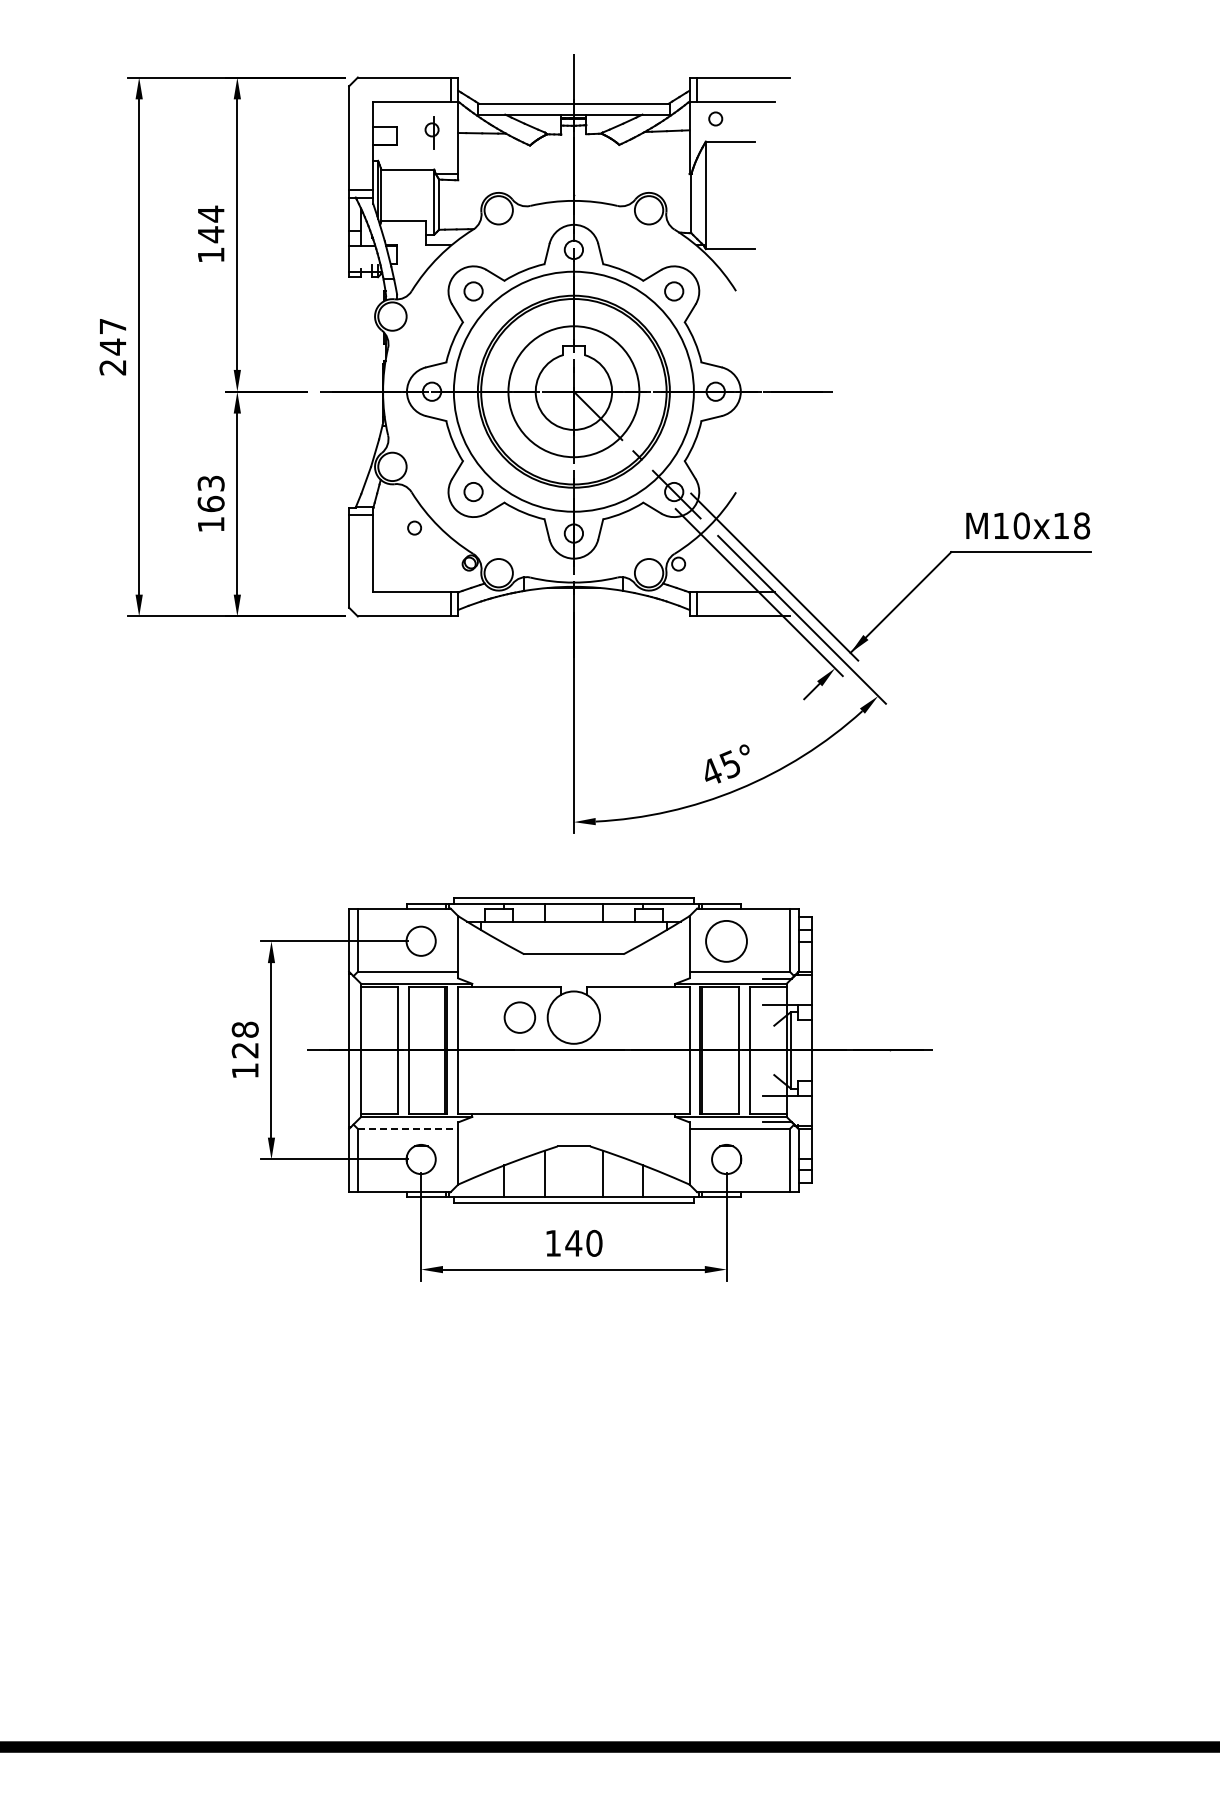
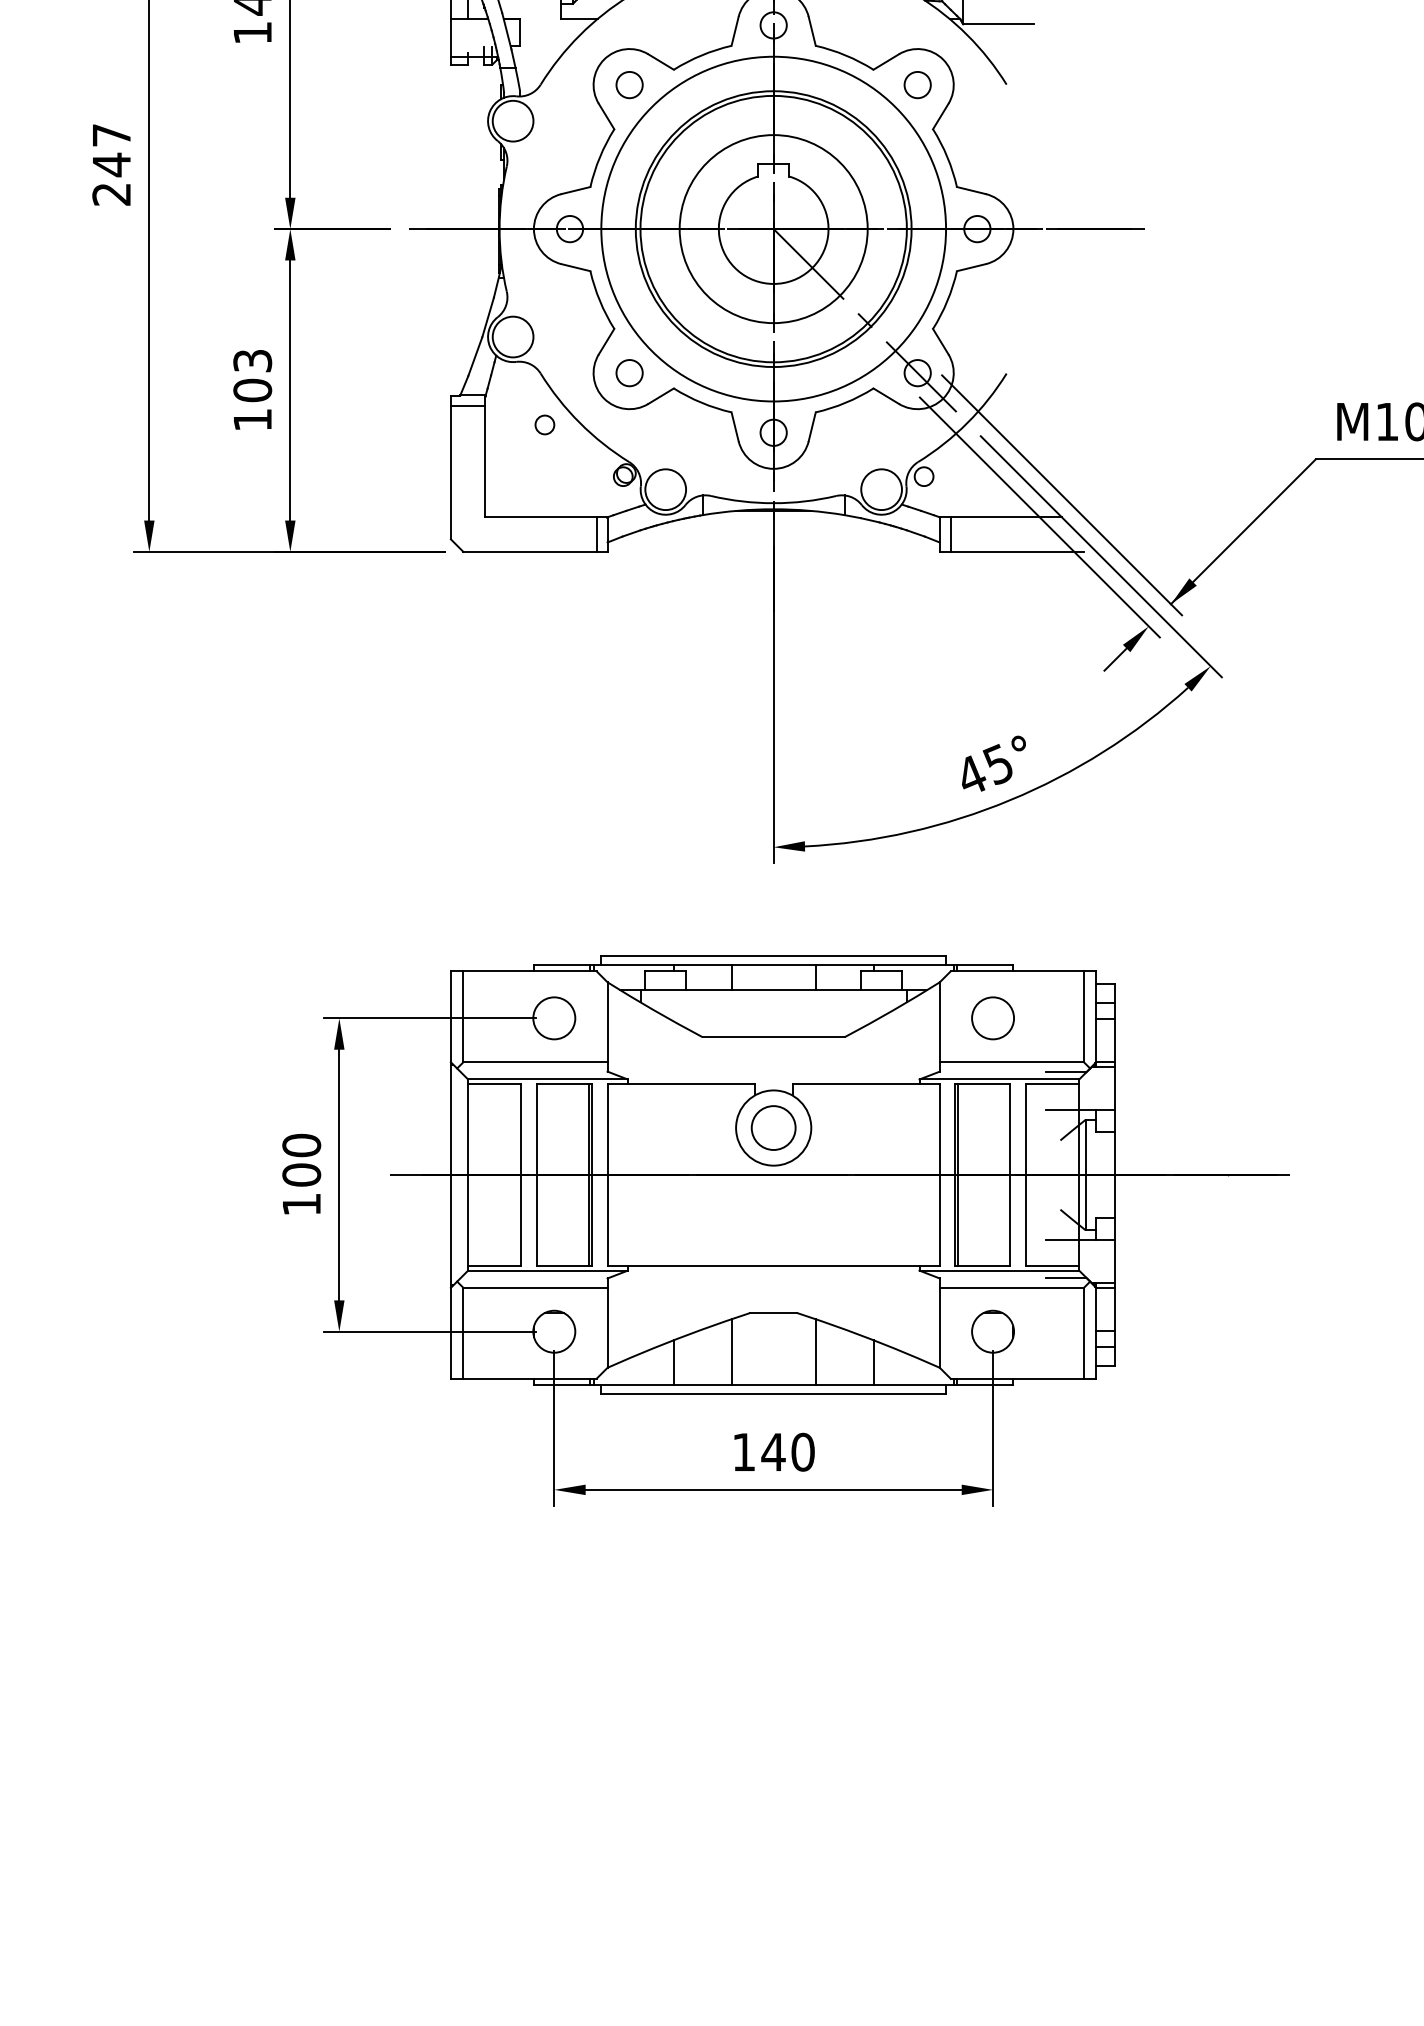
text: (210, 503) -> (251, 389), 163 -> 103
circle: (726, 940) -> (992, 1017), size x0.71
circle: (519, 1017) -> (773, 1127), moved
text: (244, 1039) -> (300, 1159), 128 -> 100
line: (408, 1128) -> (536, 1287), dashed -> solid

